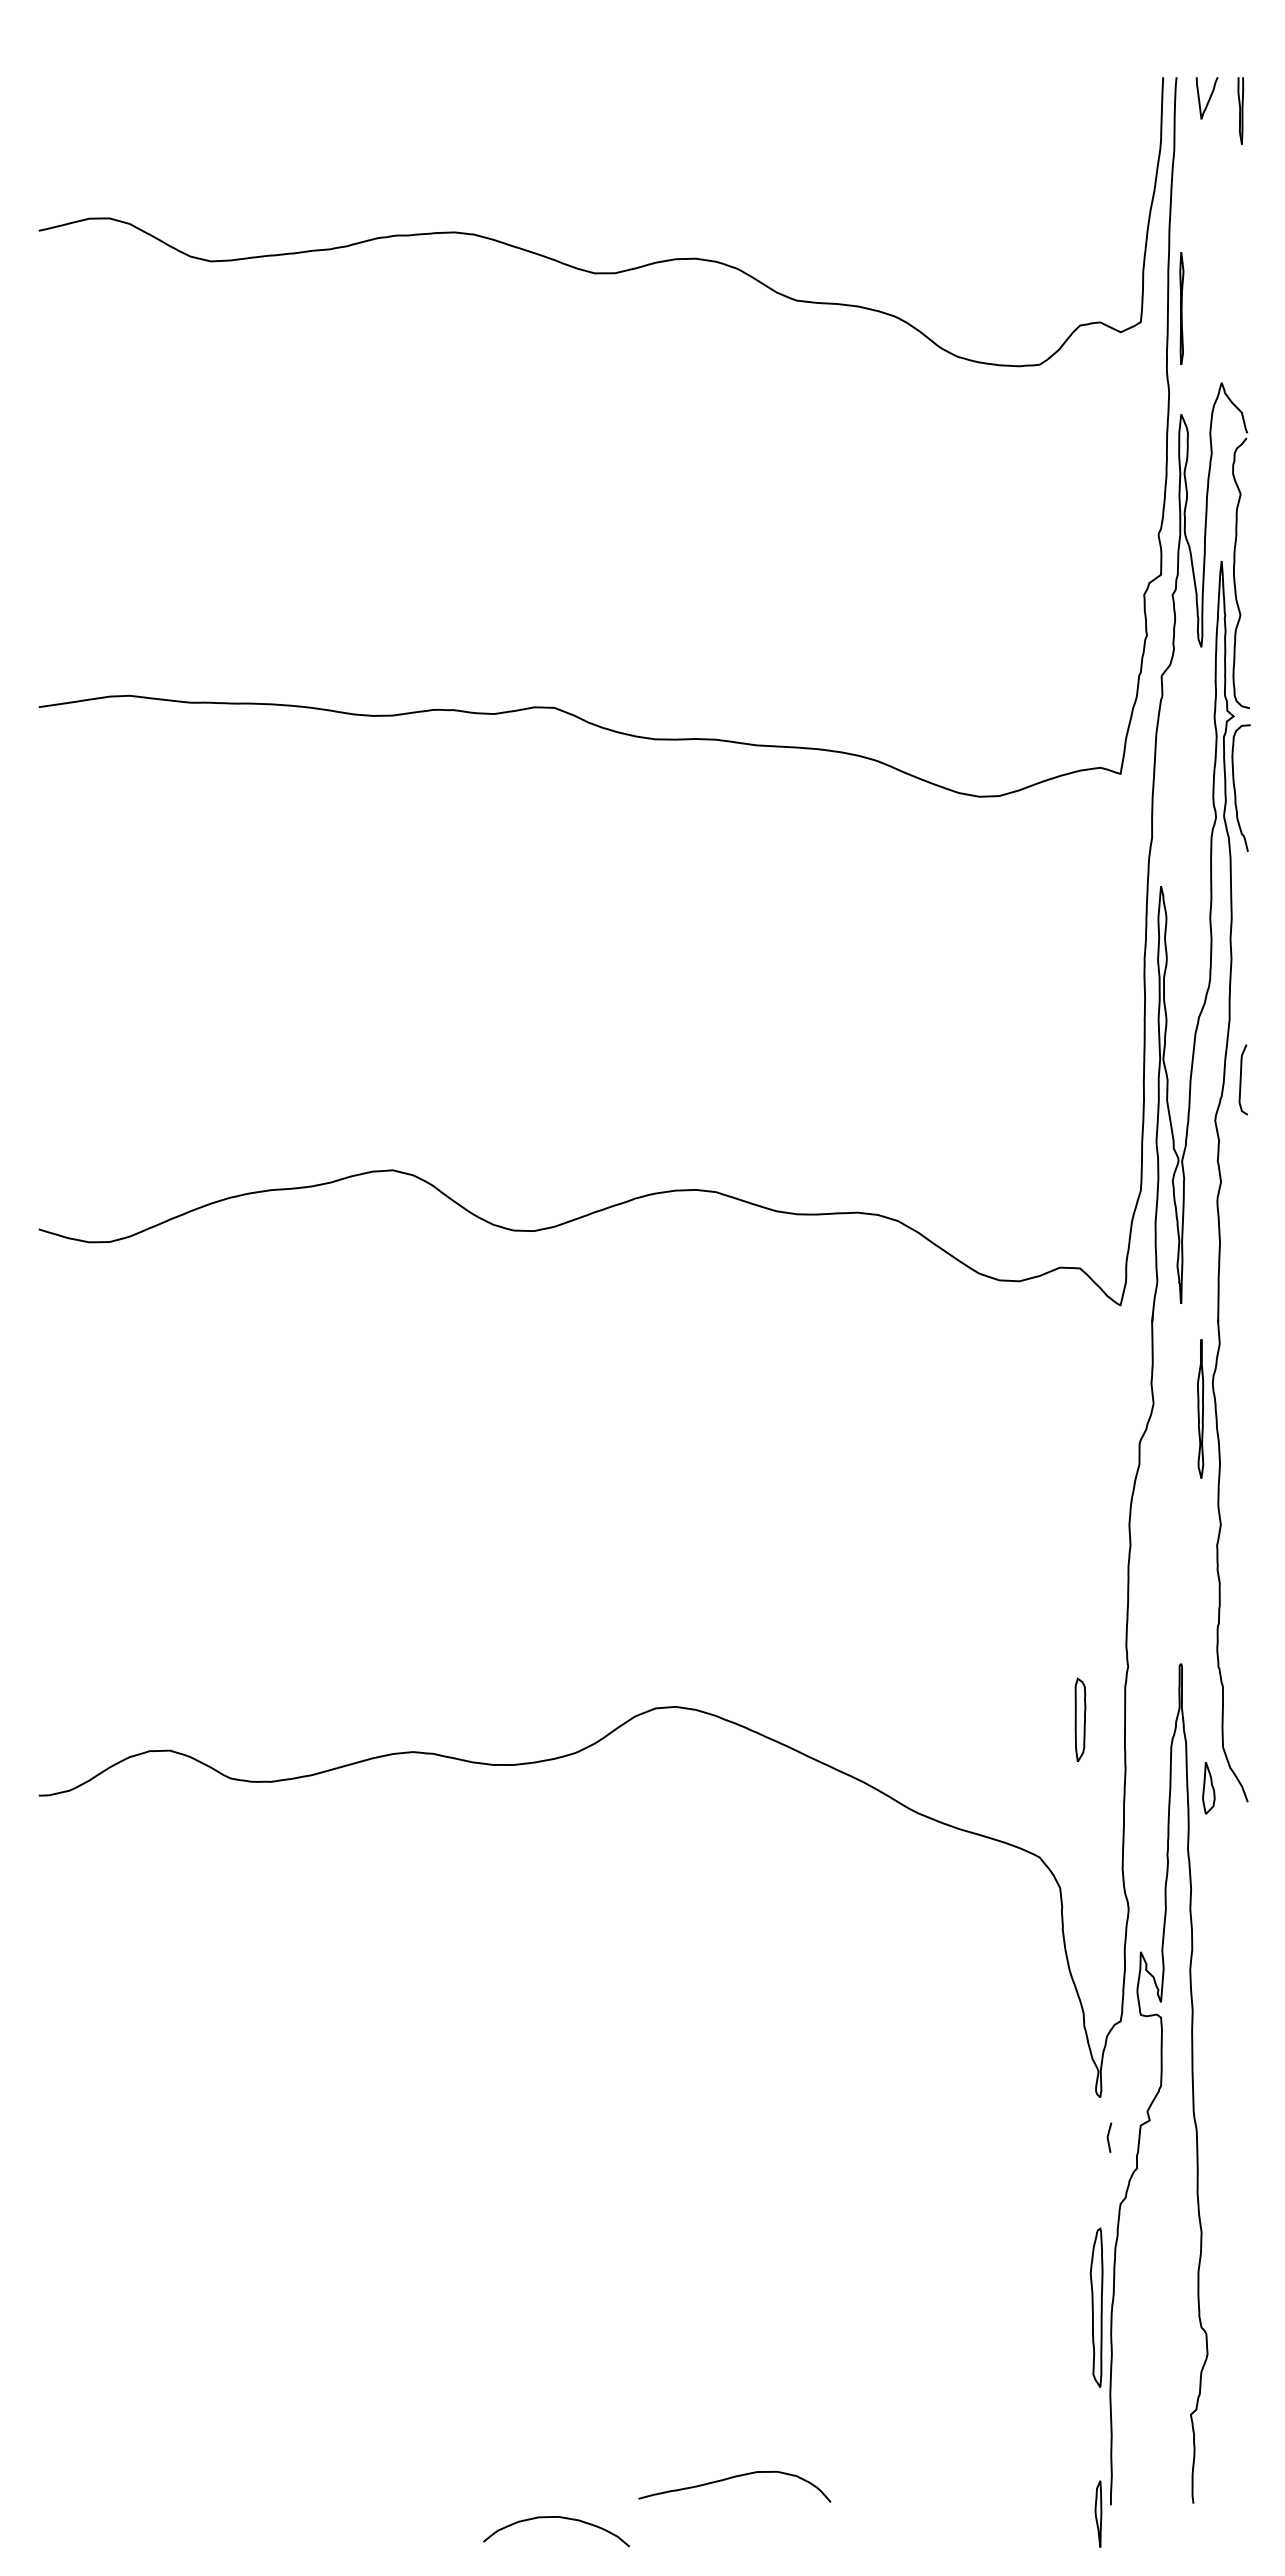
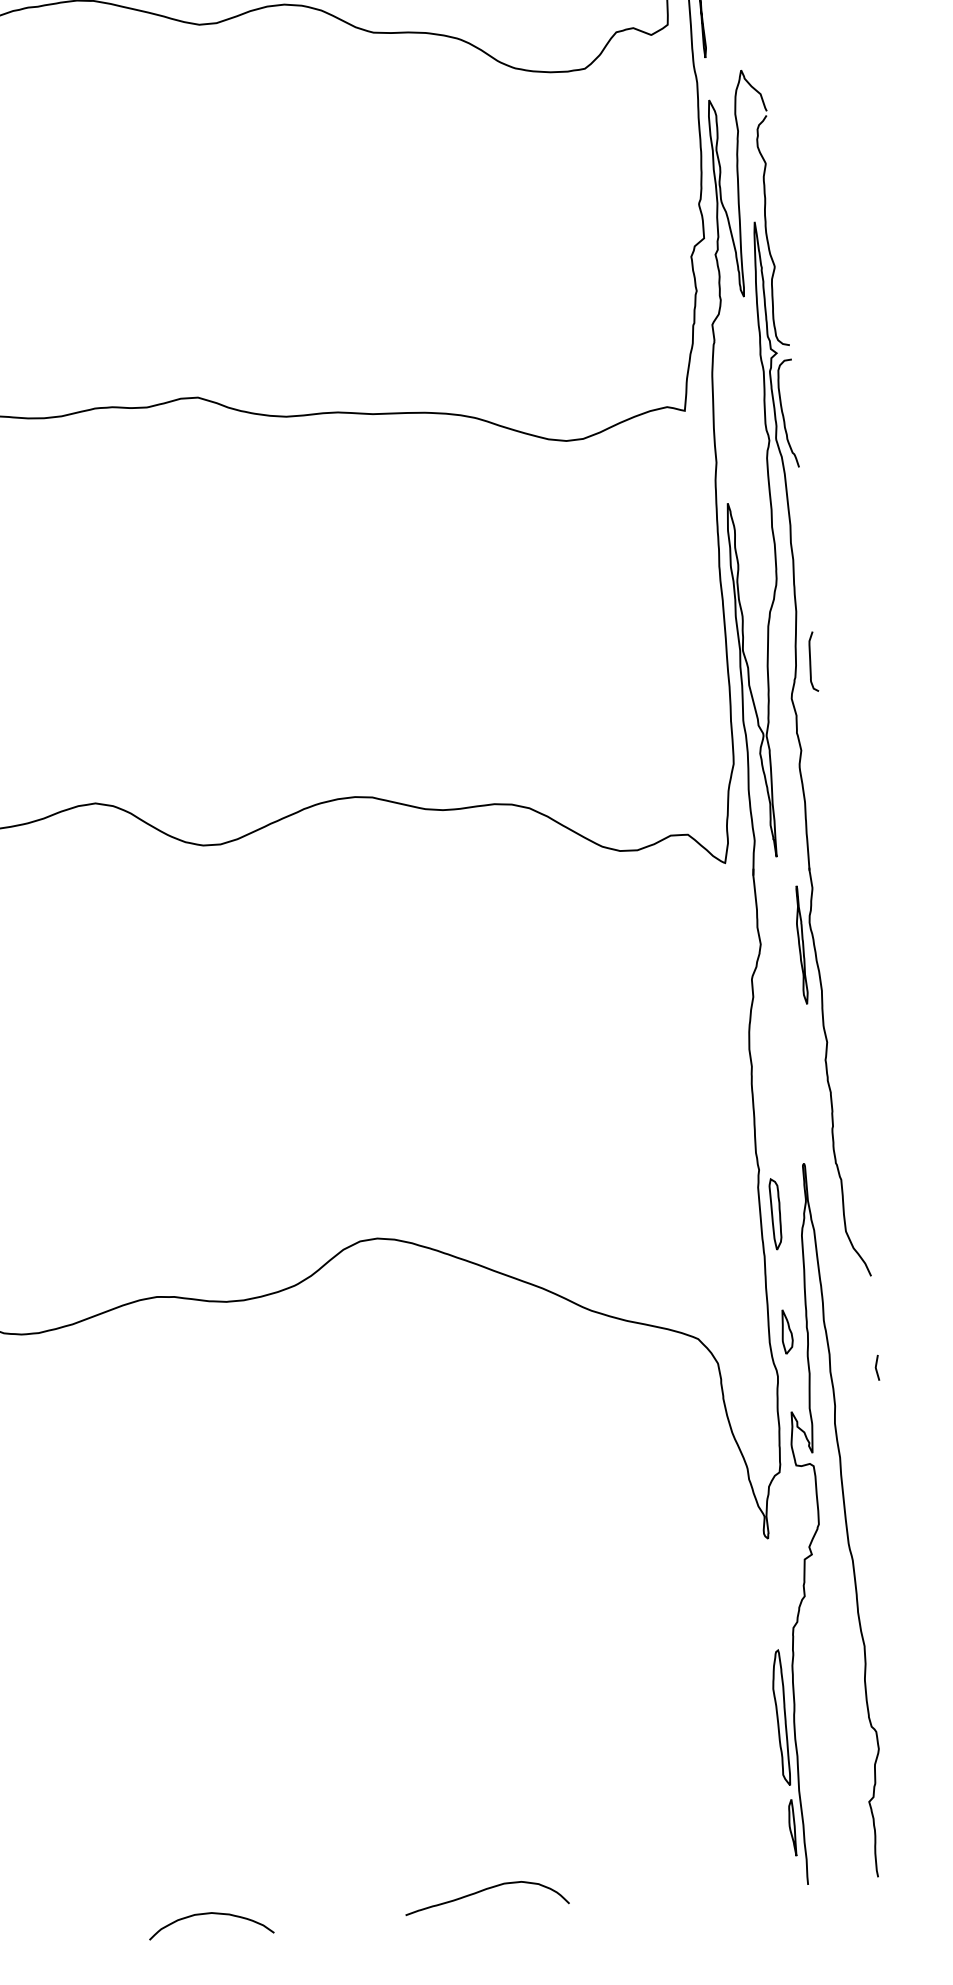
part: (1080, 1719) -> (776, 1213), moved
part: (1208, 1788) -> (786, 1332), moved
line: (1108, 2137) -> (876, 1367), moved
part: (1098, 2513) -> (792, 1827), moved
curve: (560, 2518) -> (213, 1914), moved

